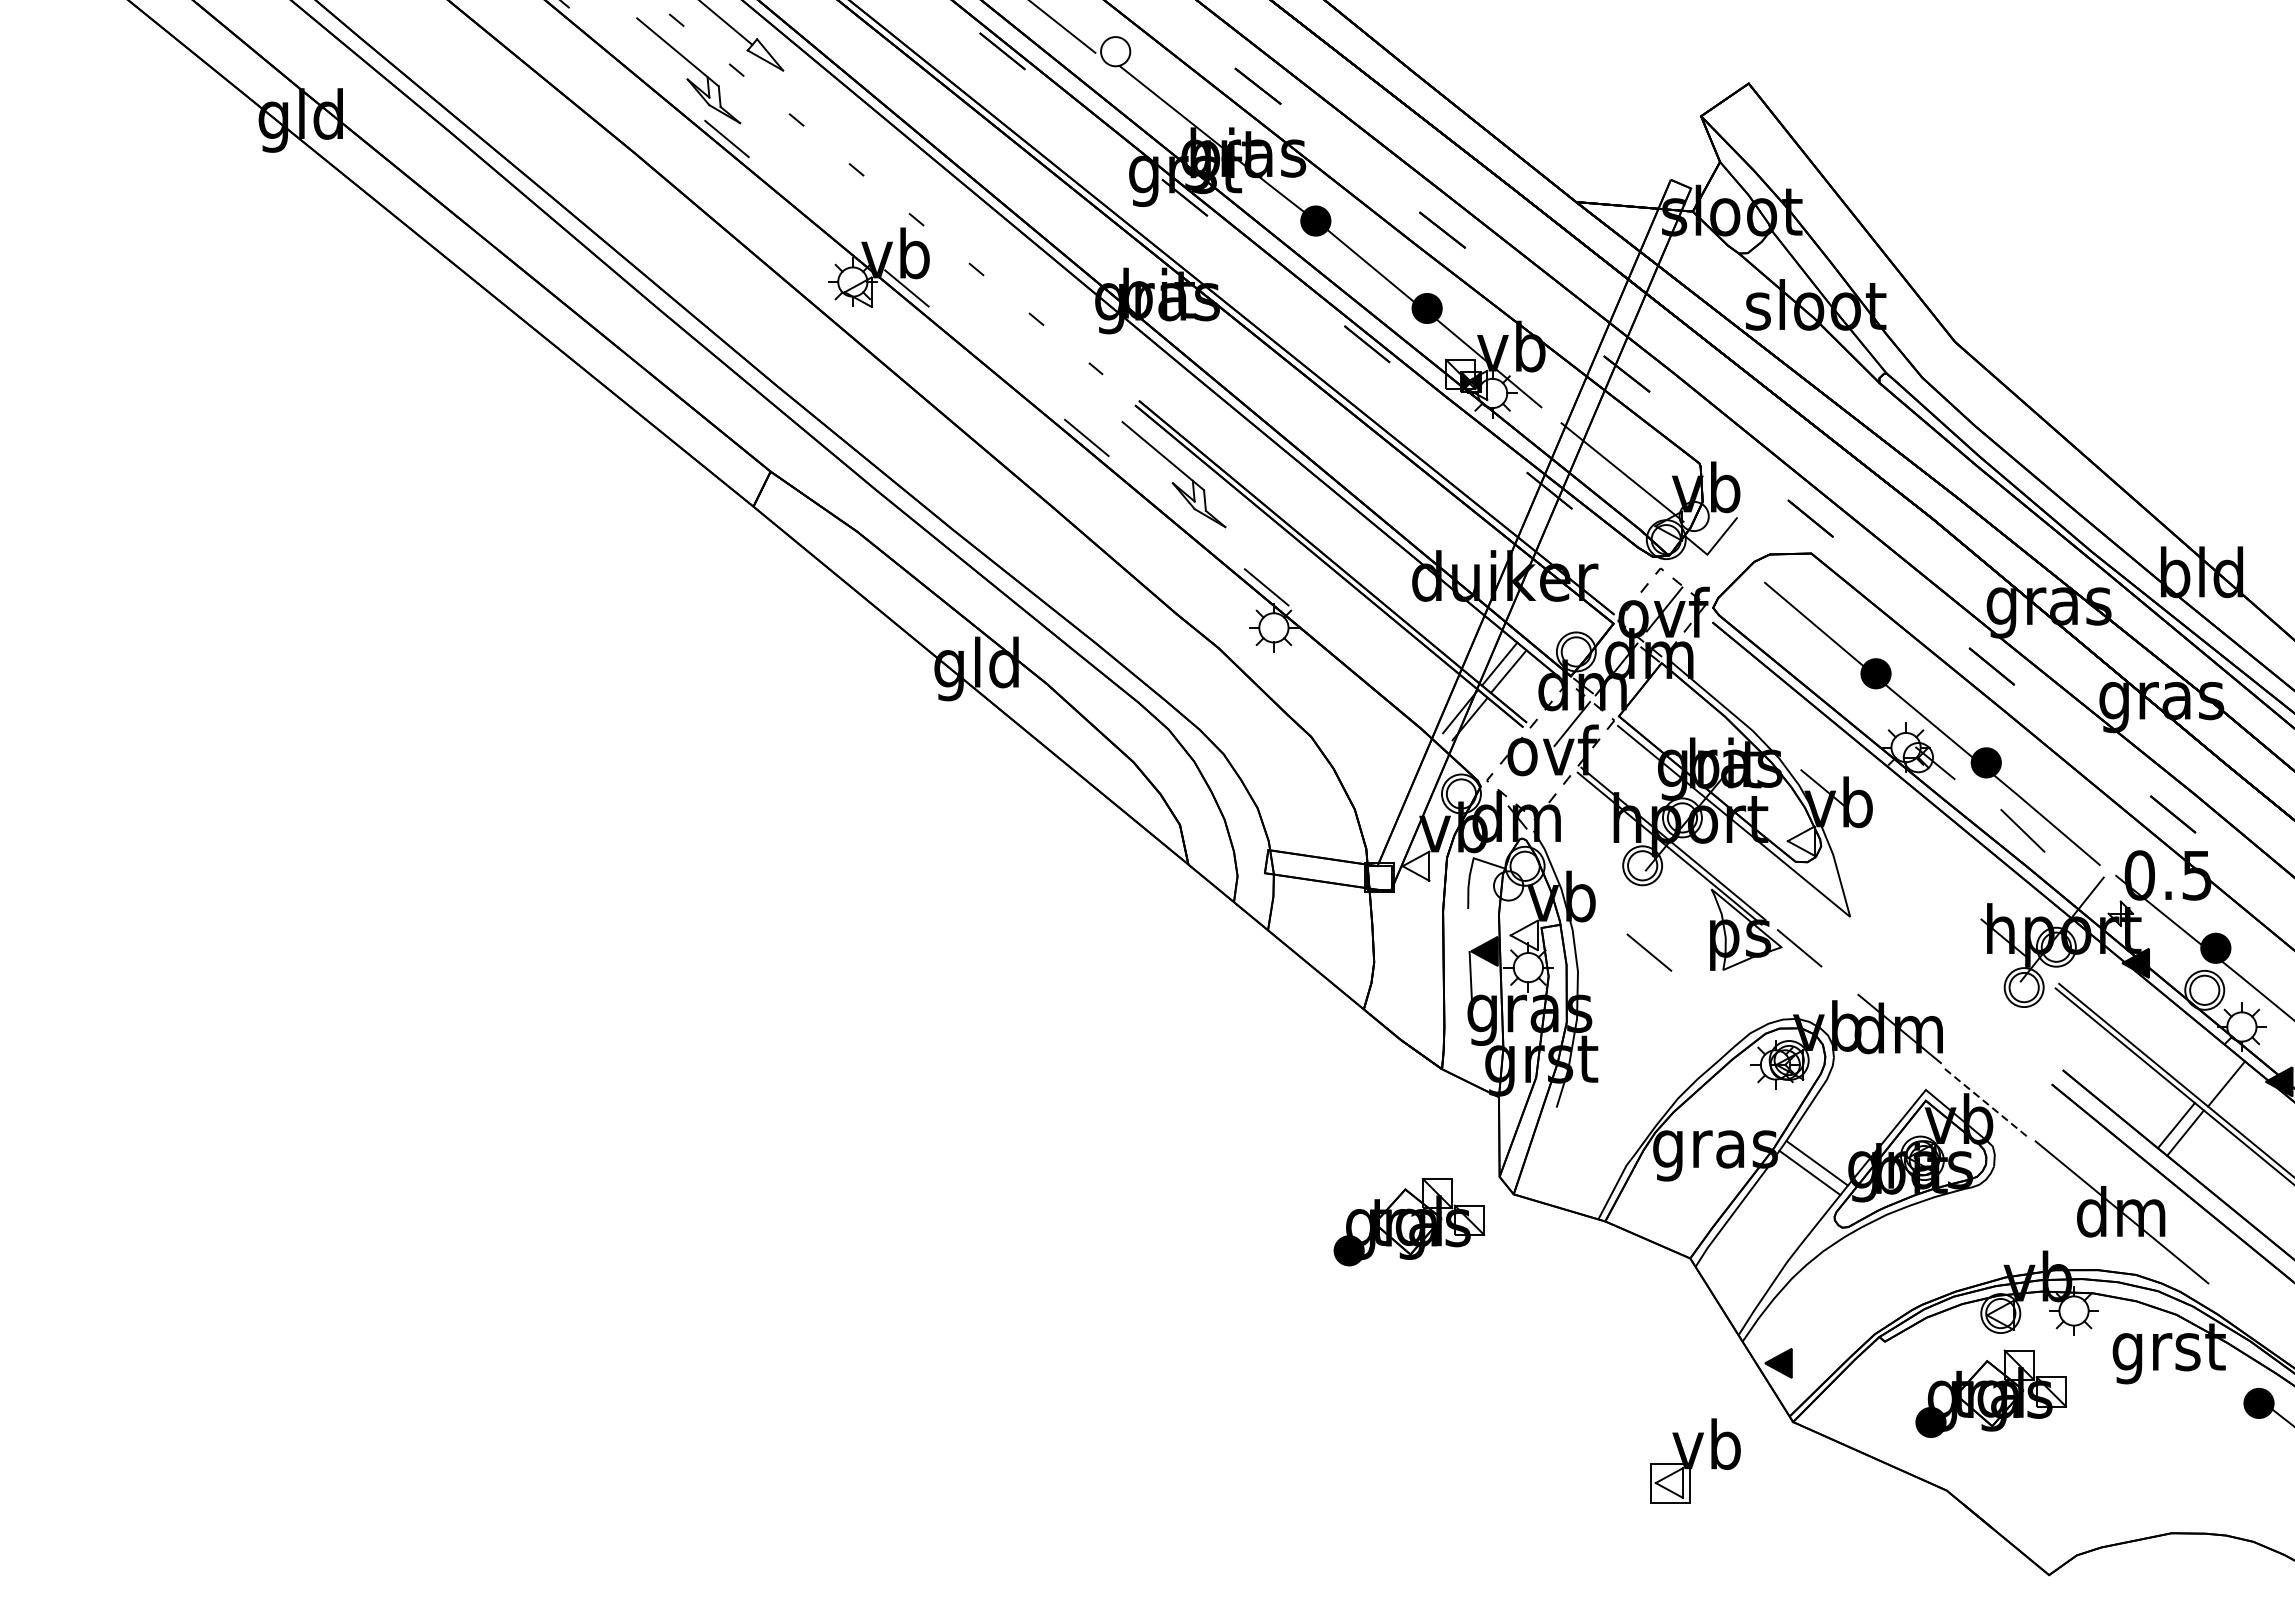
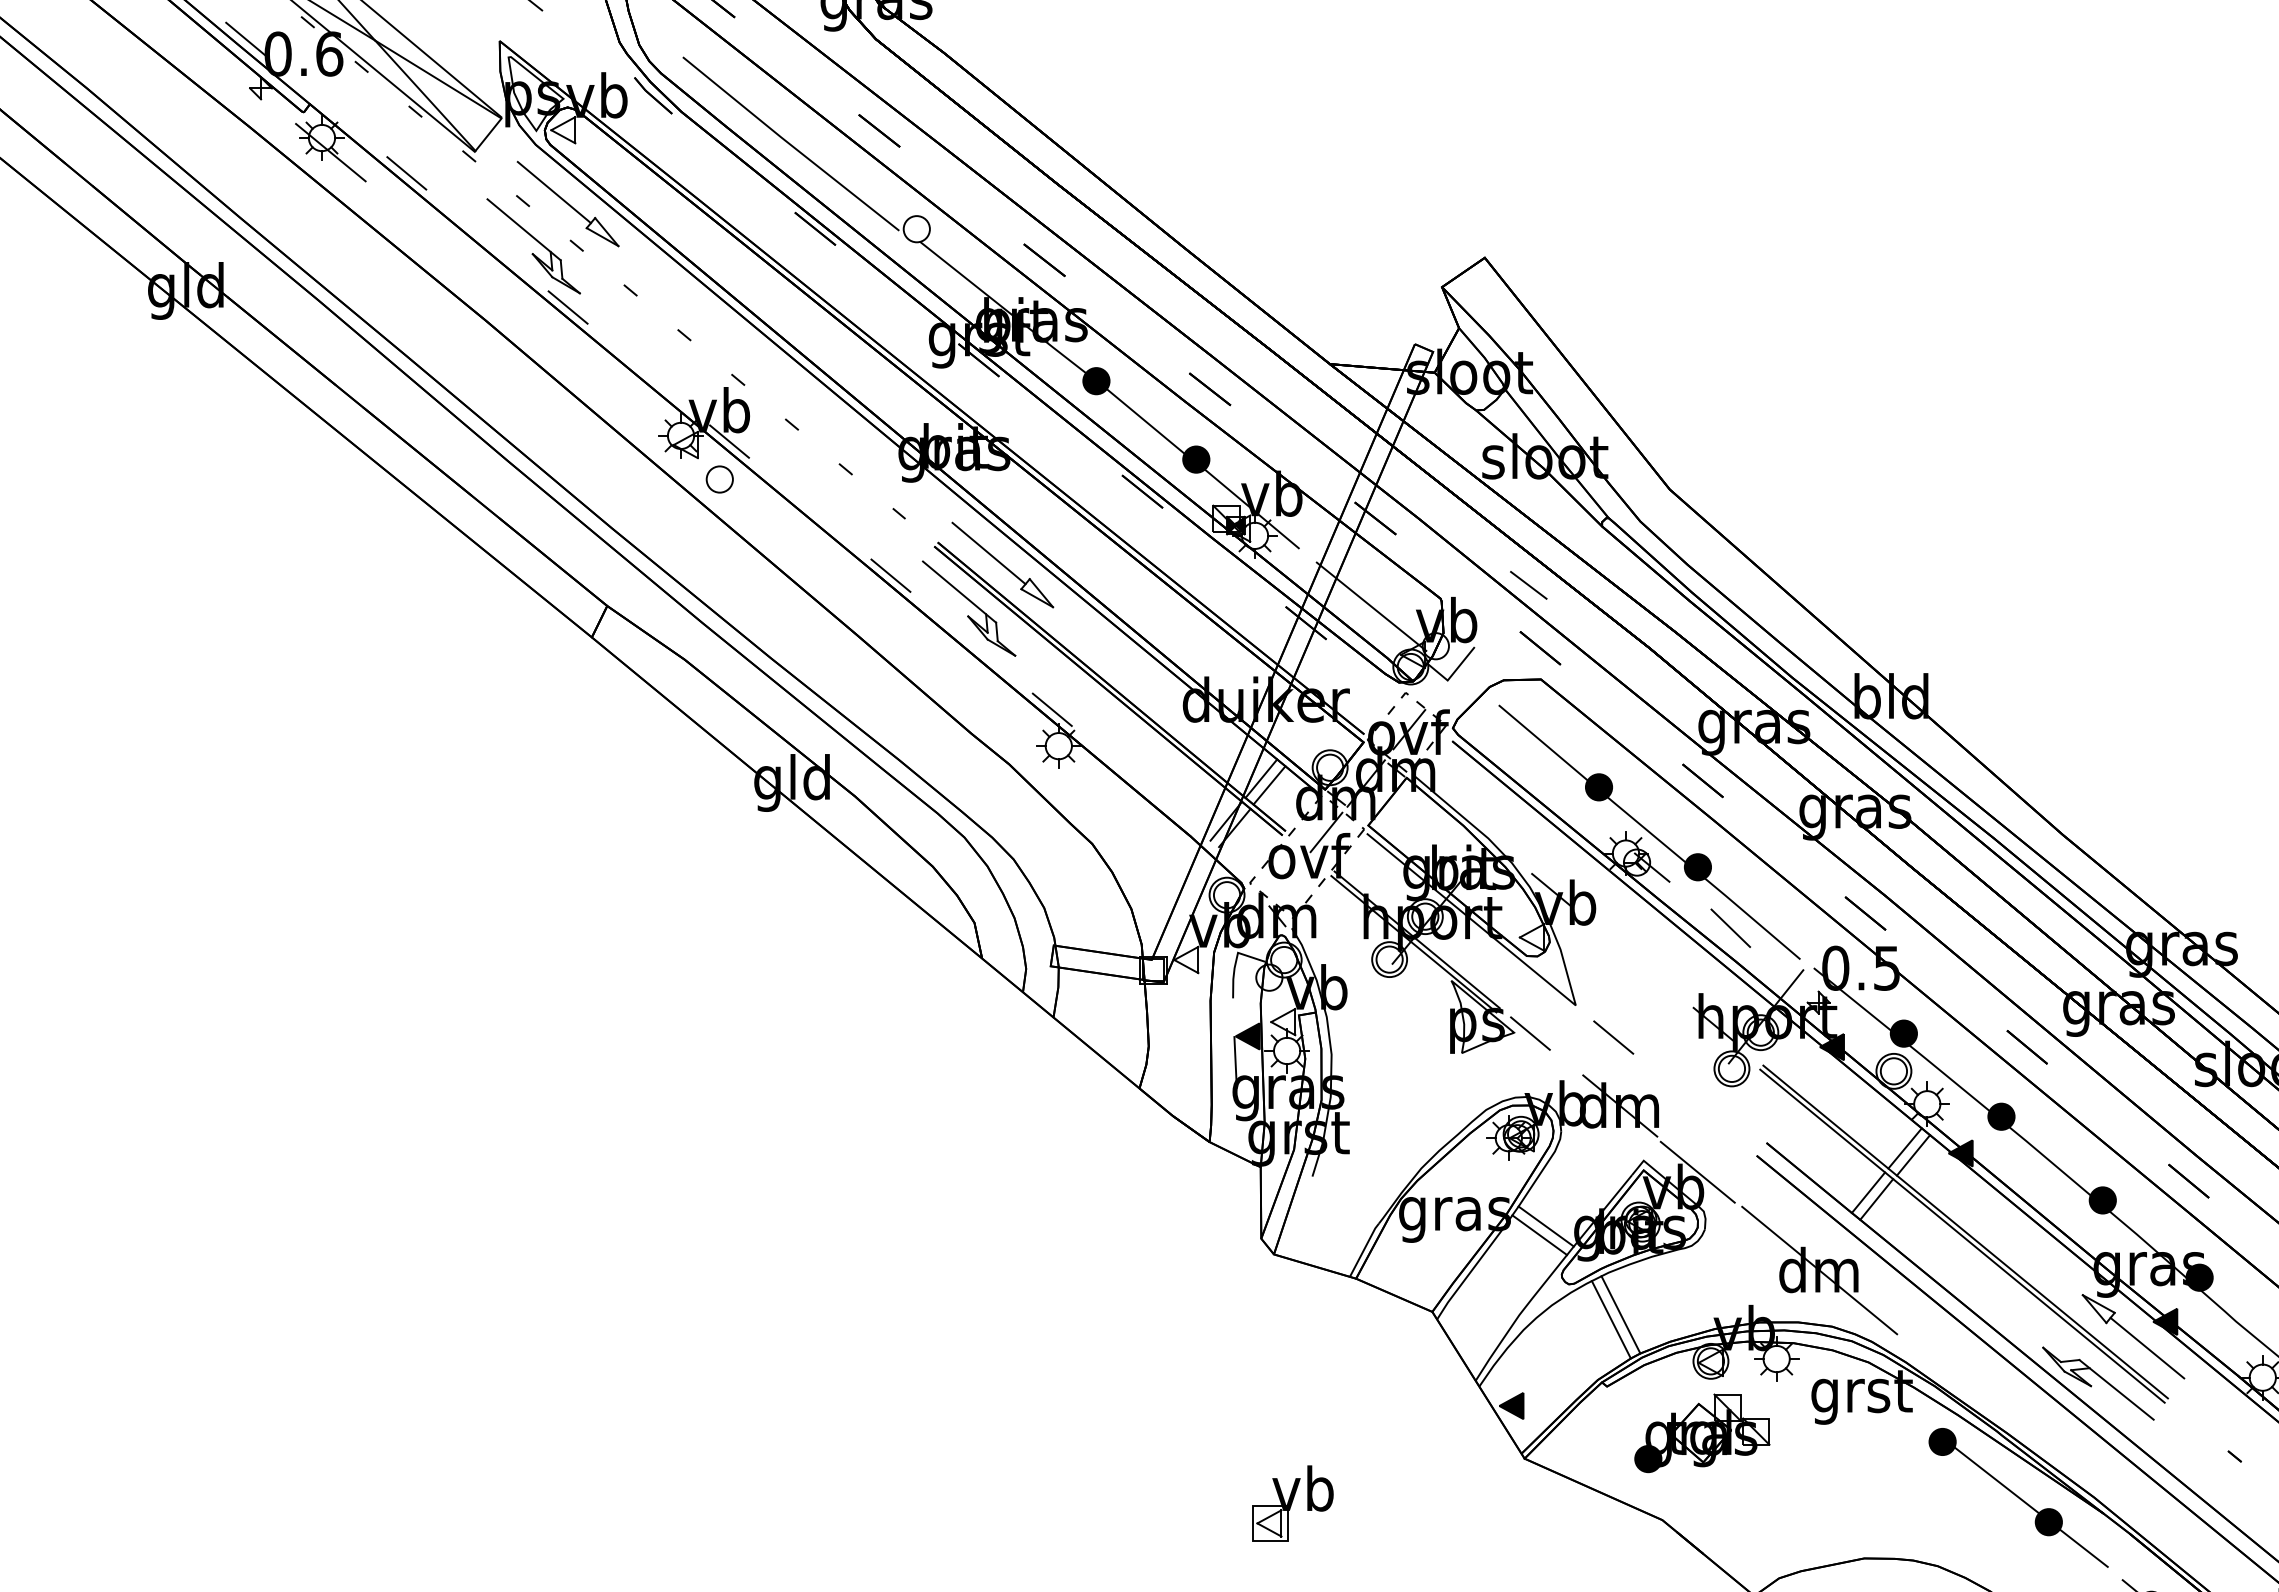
part: (895, 330) -> (719, 479), added
part: (1211, 425) -> (1002, 564), added
line: (1797, 447) -> (1528, 584), added
line: (1649, 952) -> (1613, 1037), moved
line: (2216, 1076) -> (1904, 1148), added
line: (1985, 1103) -> (1697, 1172), dashed -> solid
part: (1409, 1222) -> (1180, 1279), removed
line: (1899, 1261) -> (1620, 1314), added
line: (1888, 1266) -> (1610, 1319), added
part: (1694, 1460) -> (1292, 1503), moved

